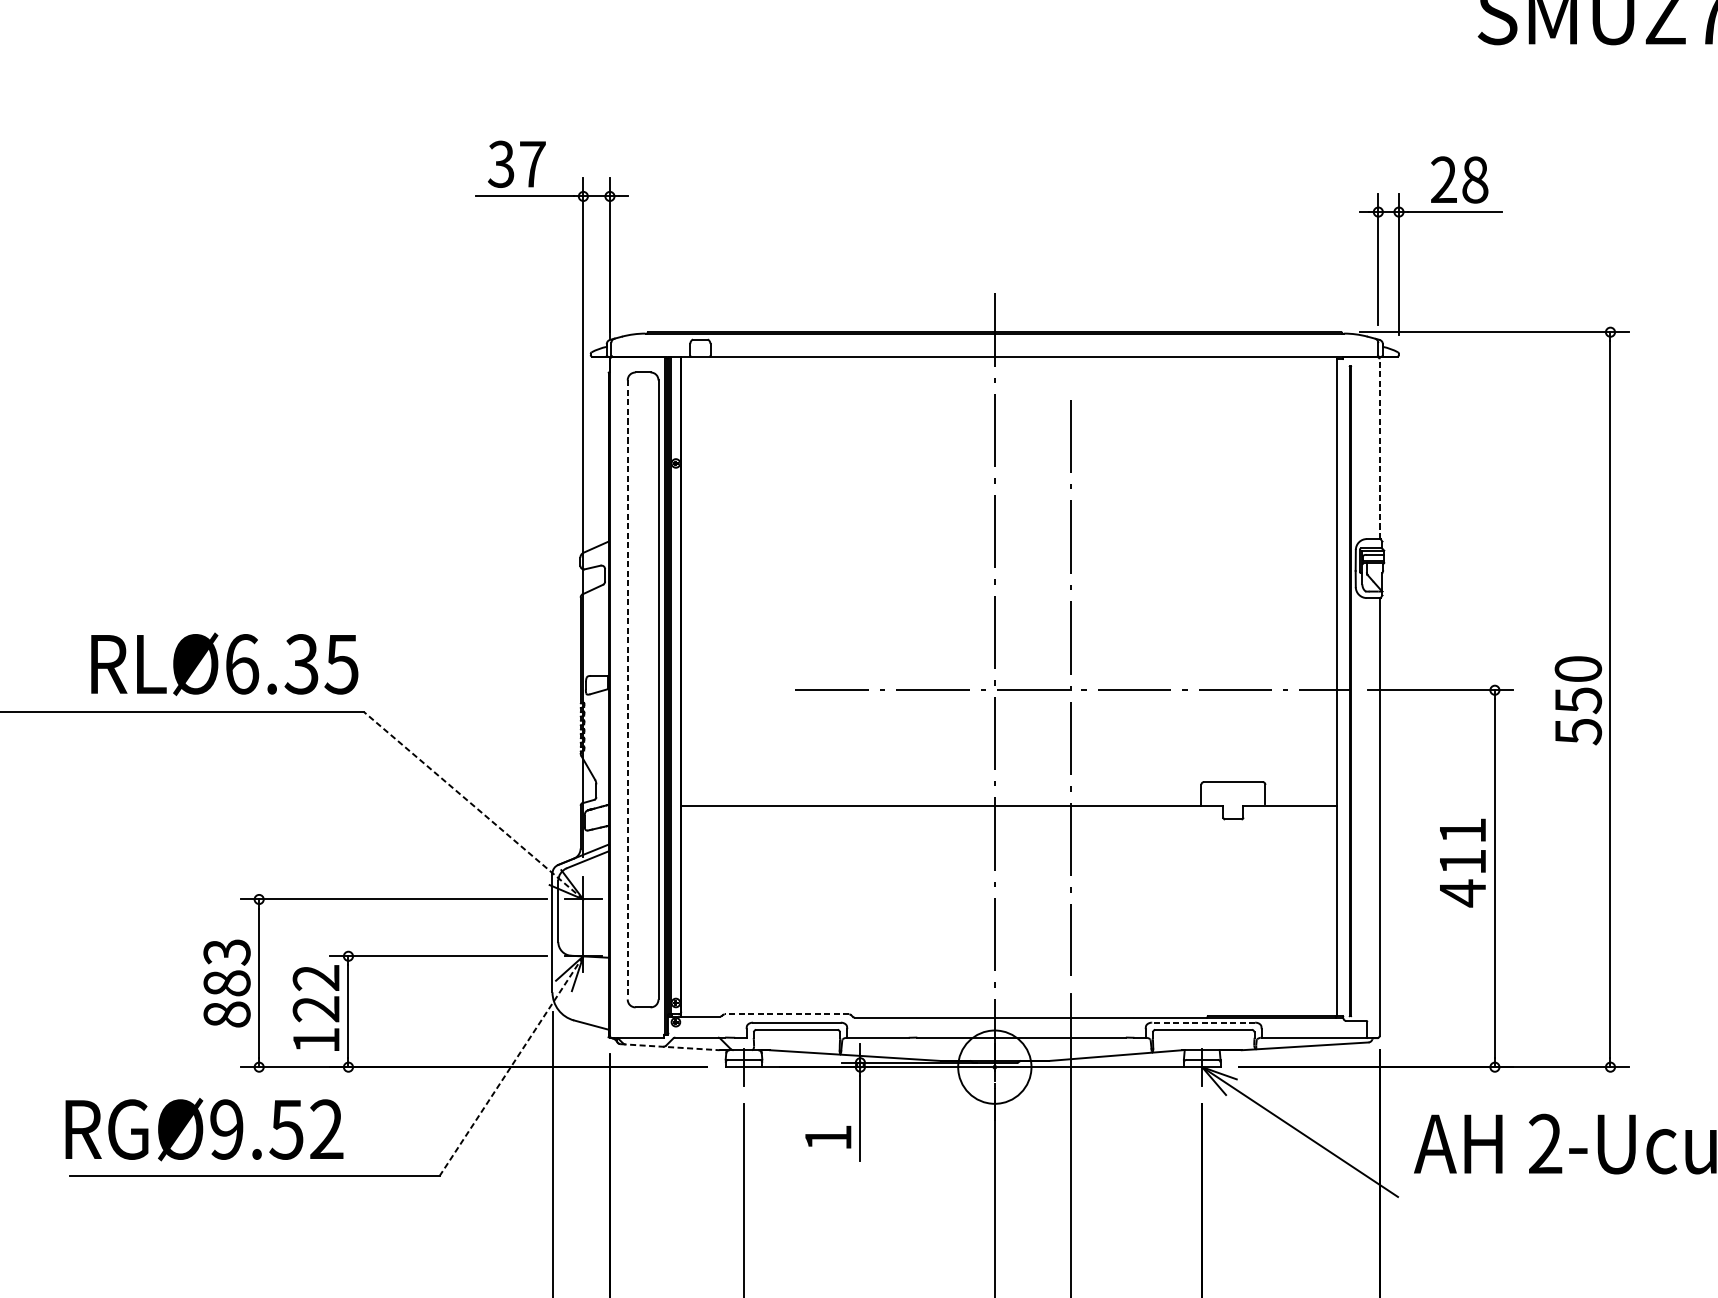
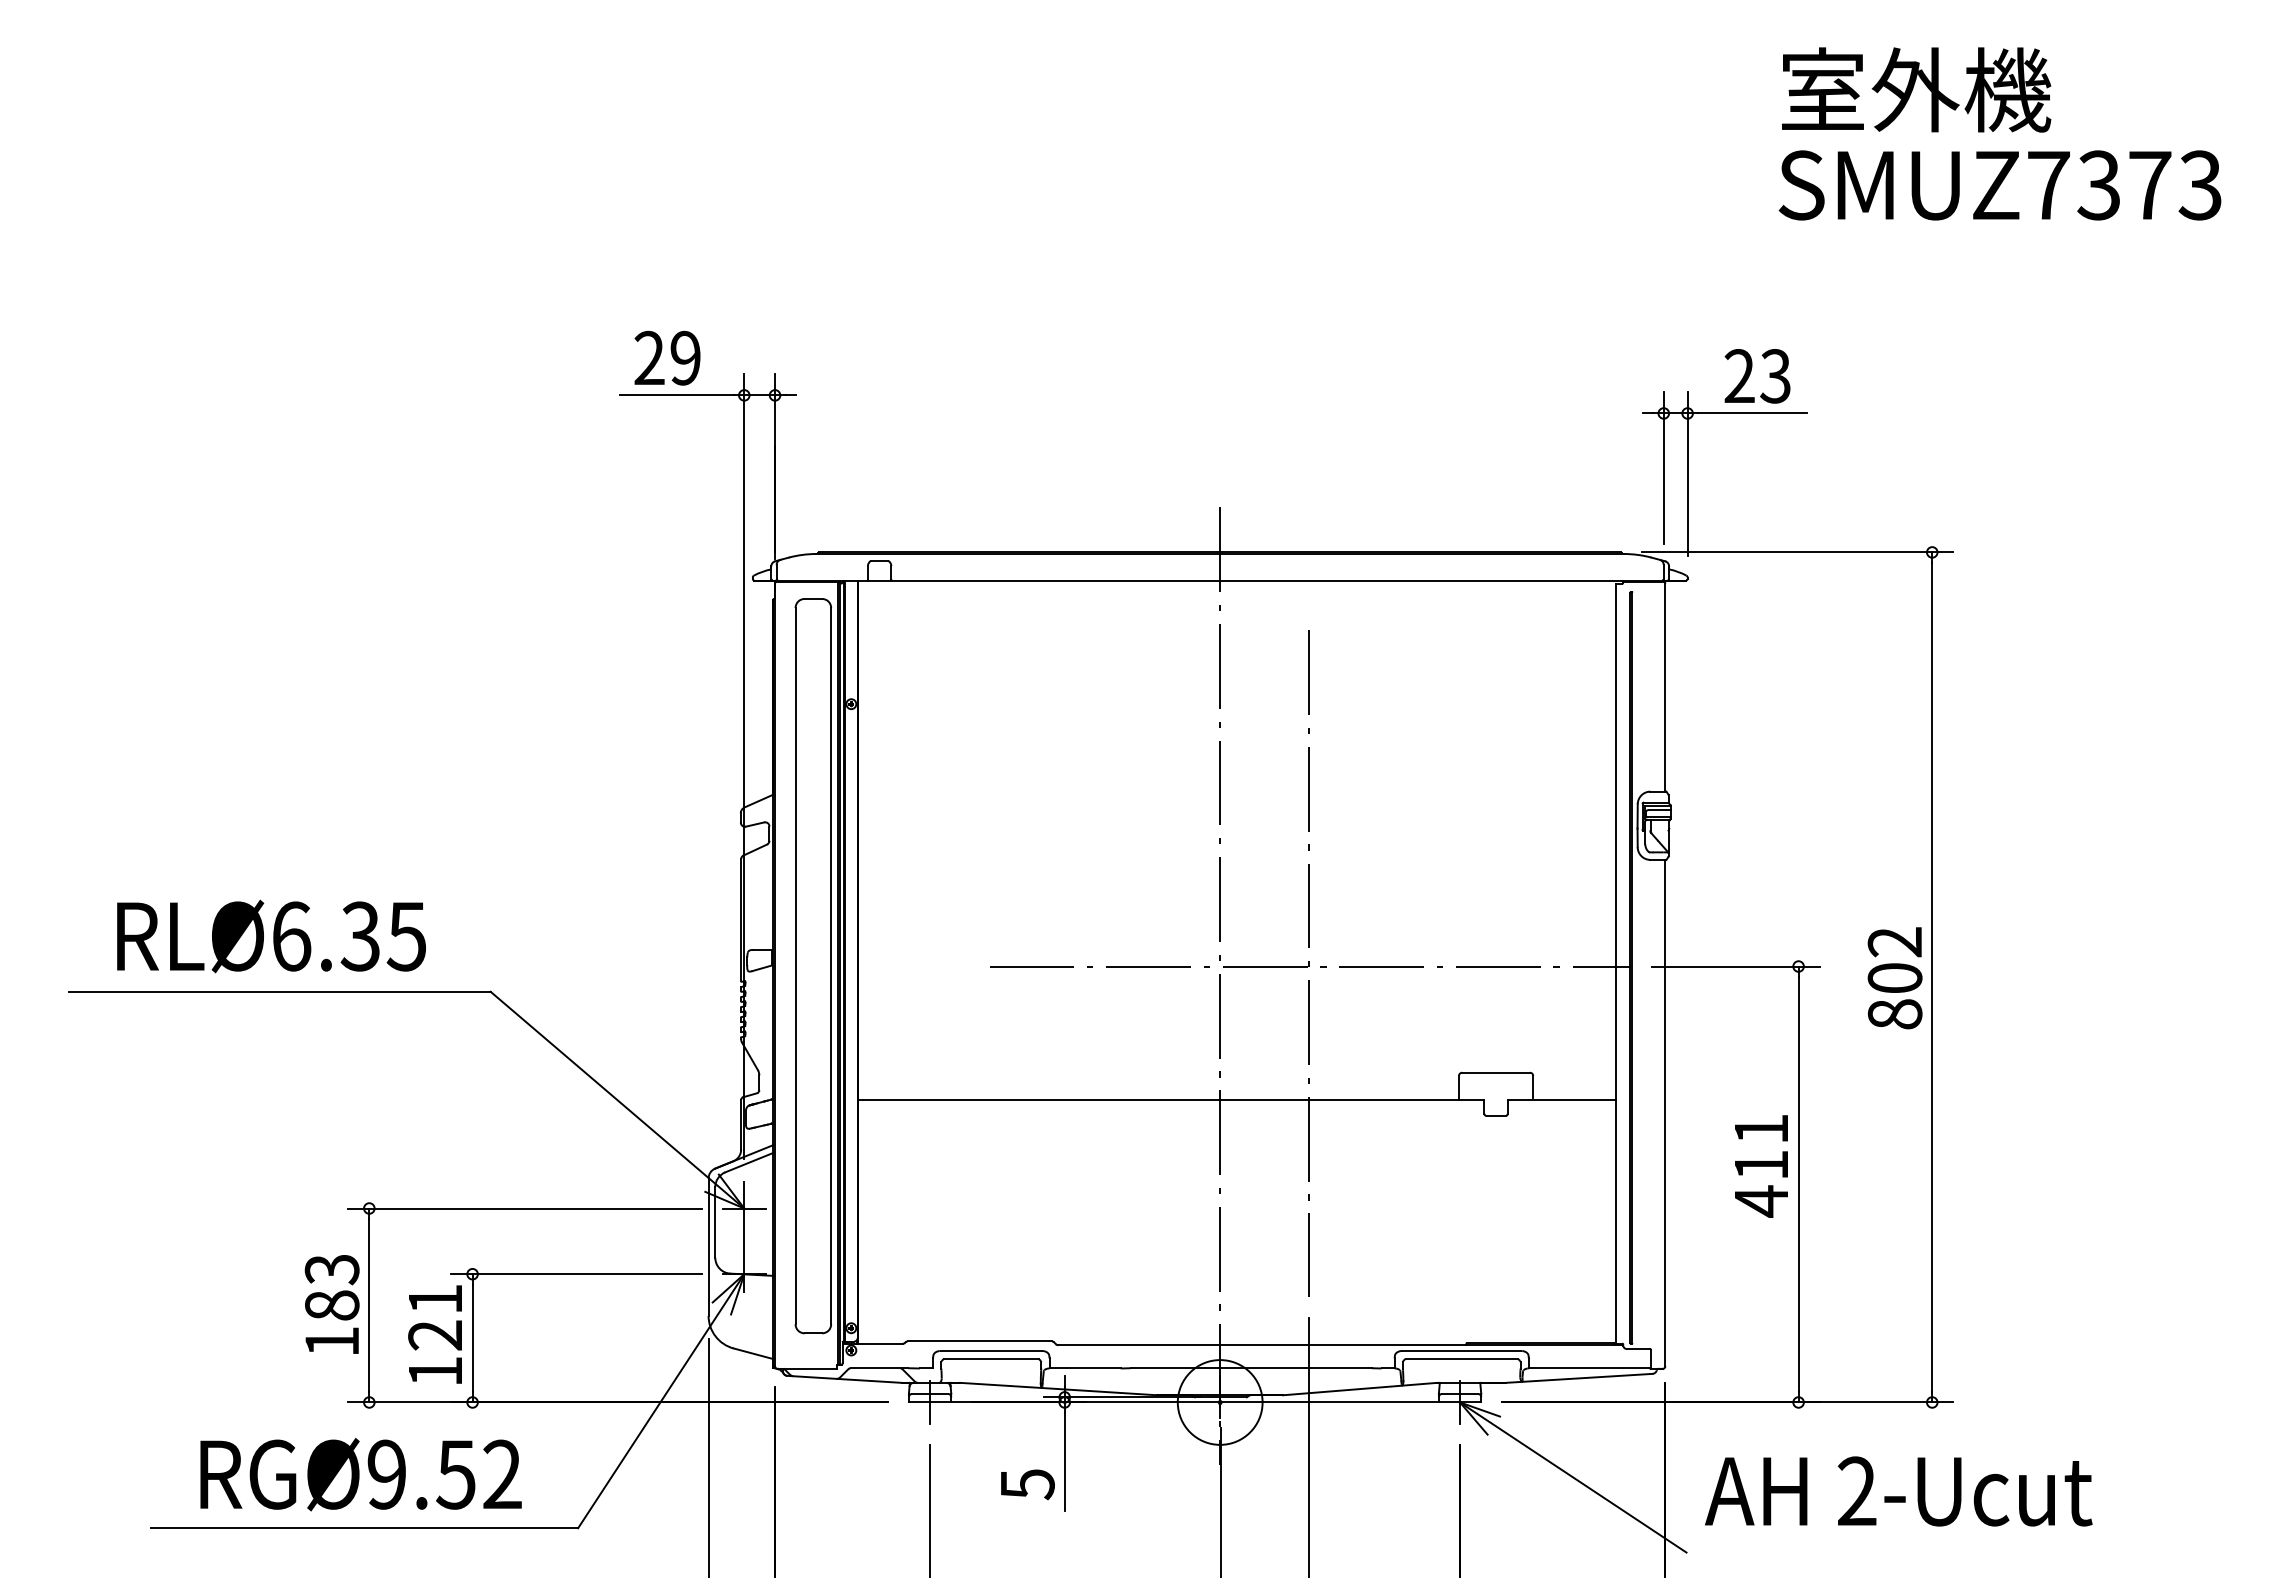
text: (516, 163) -> (666, 357), 37 -> 29
text: (1474, 180) -> (1775, 376), 28 -> 23
line: (1379, 448) -> (1665, 686), dashed -> solid
text: (224, 664) -> (271, 936), moved
line: (627, 690) -> (795, 966), dashed -> solid
text: (1577, 700) -> (1894, 978), 550 -> 802
line: (473, 806) -> (617, 1100), dashed -> solid
text: (315, 978) -> (434, 1299), 122 -> 121
text: (227, 1014) -> (332, 1341), 883 -> 183
line: (786, 1014) -> (979, 1341), dashed -> solid
line: (1203, 1022) -> (1461, 1350), dashed -> solid
line: (670, 1047) -> (845, 1379), dashed -> solid
line: (511, 1066) -> (661, 1401), dashed -> solid
text: (203, 1129) -> (360, 1474), moved
text: (828, 1138) -> (1027, 1484), 1 -> 5

